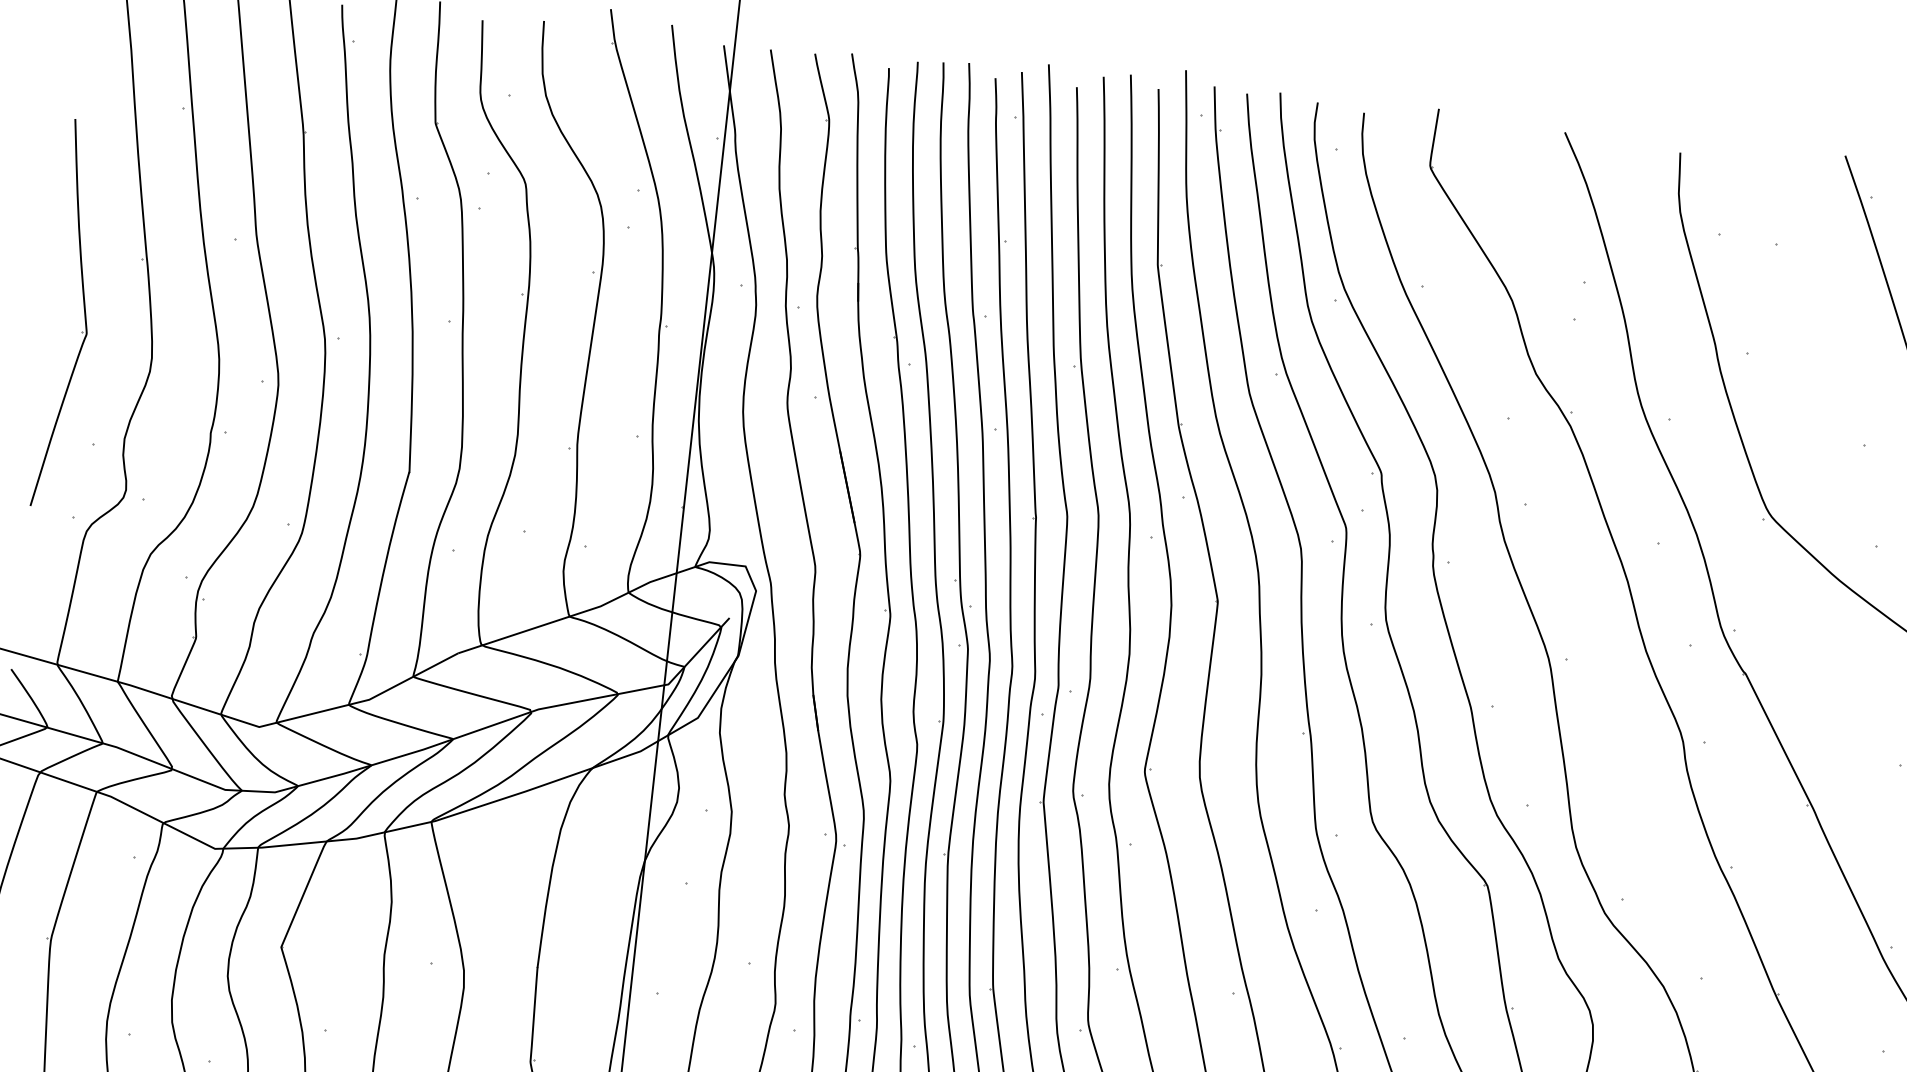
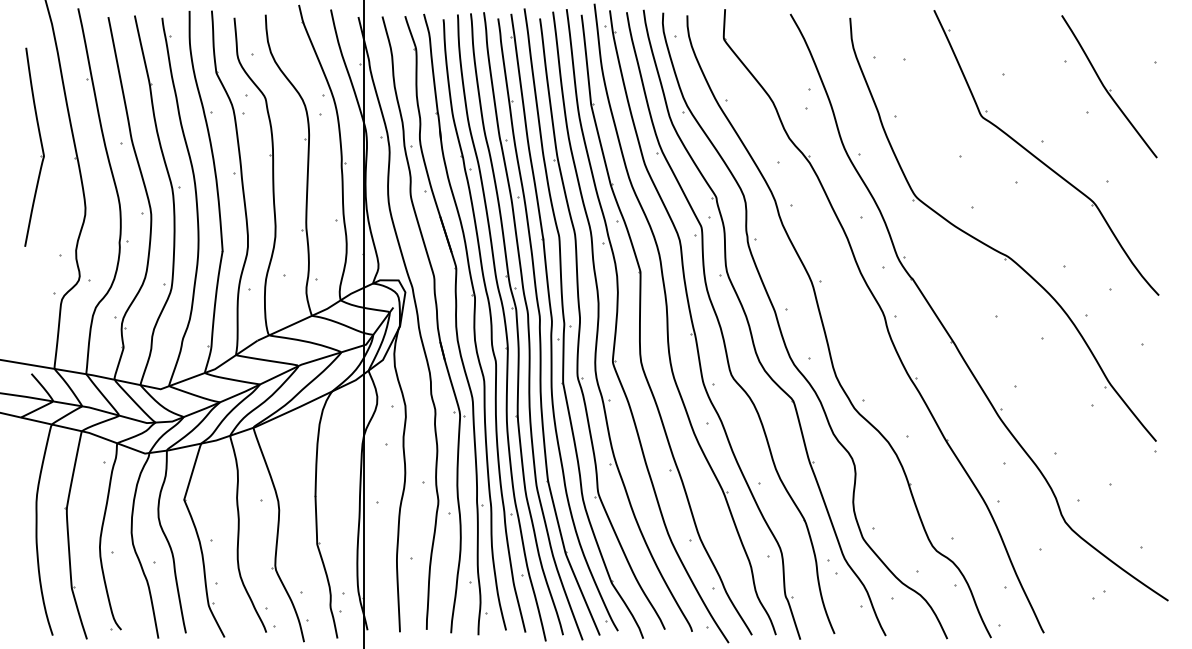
part: (82, 310) -> (40, 144), moved

